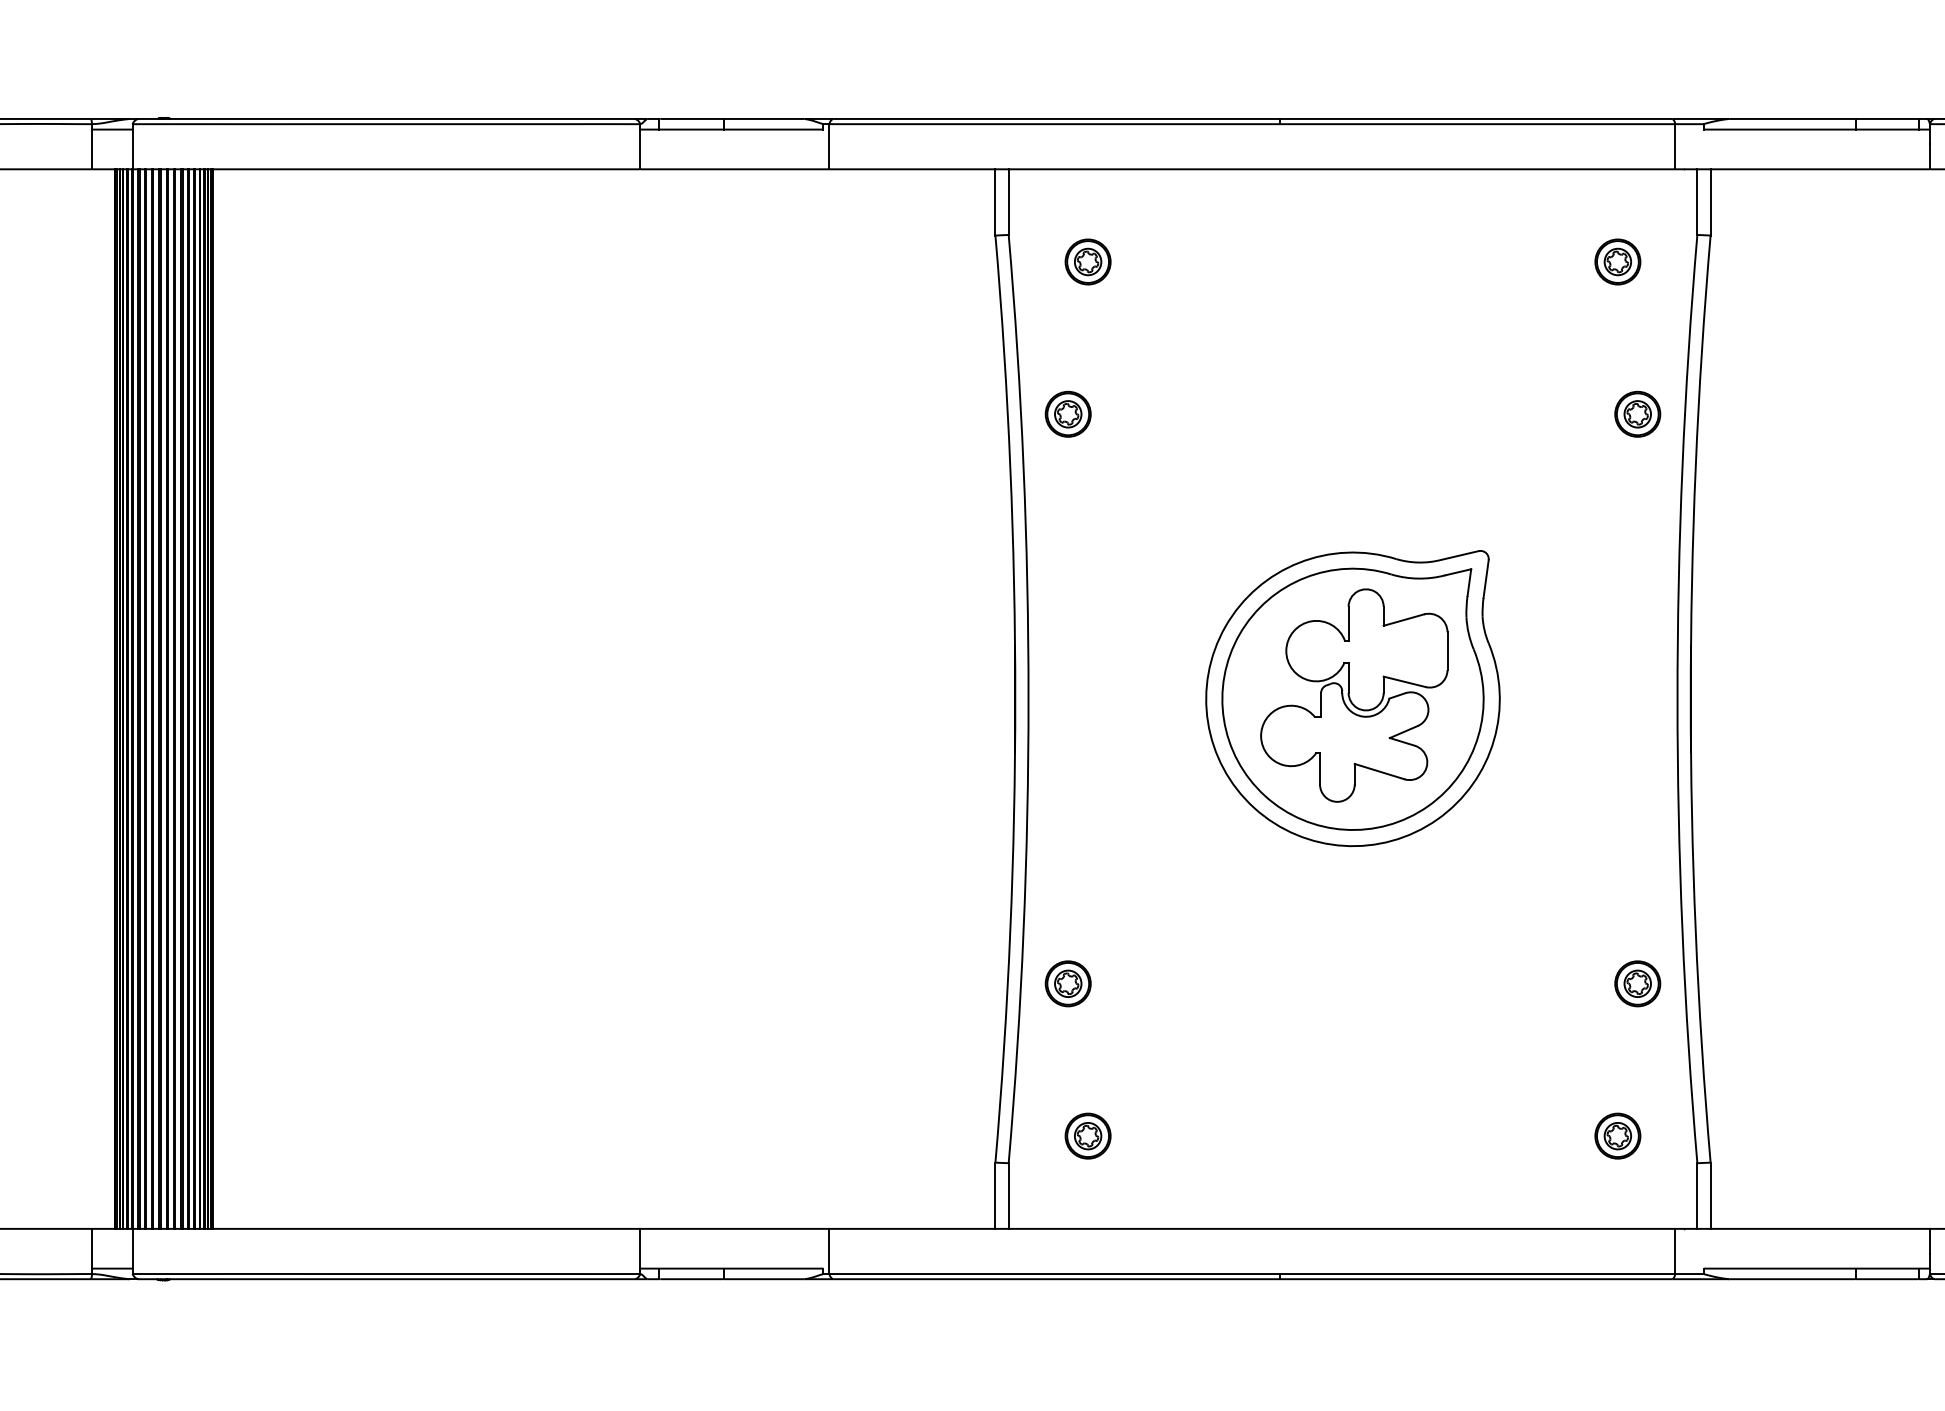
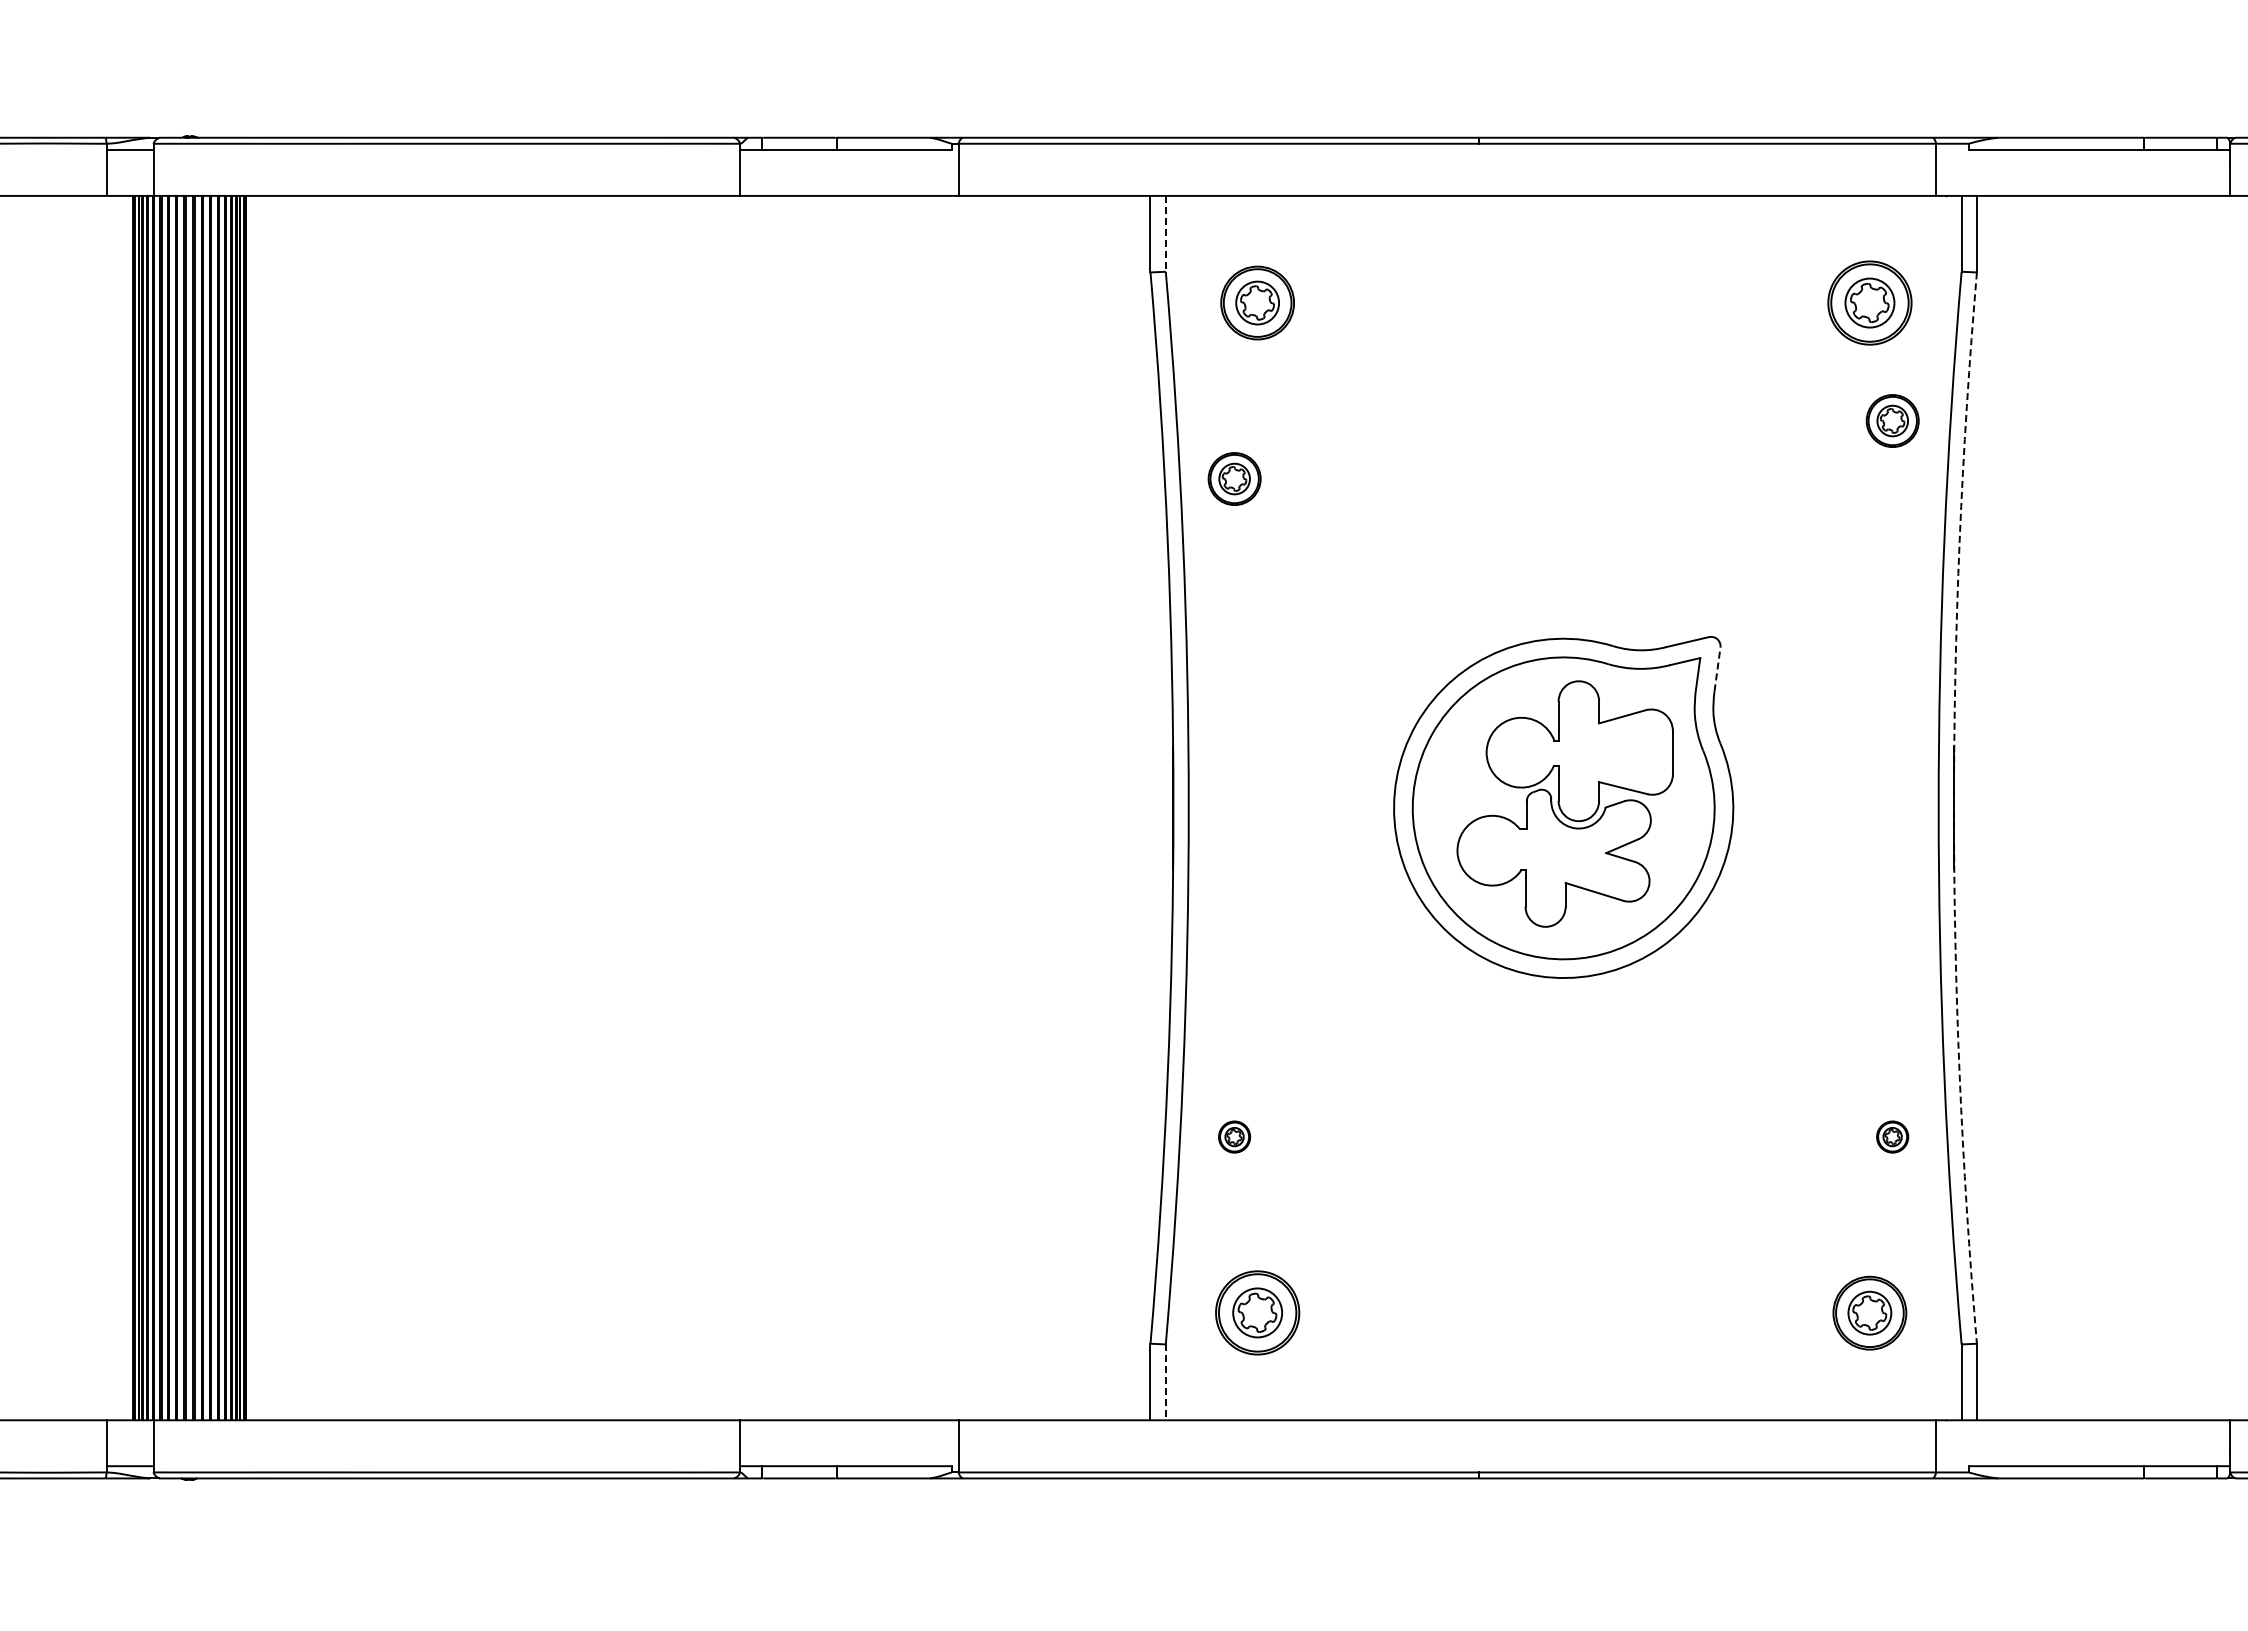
line: (1008, 201) -> (1165, 233), solid -> dashed
part: (1088, 261) -> (1257, 302), size x1.4
part: (1617, 261) -> (1869, 302), size x1.6
part: (1637, 413) -> (1892, 420), moved
line: (1486, 578) -> (1717, 668), solid -> dashed
arc: (1690, 699) -> (1953, 808), solid -> dashed
part: (1068, 983) -> (1234, 1136), size x0.6
part: (1637, 983) -> (1892, 1136), size x0.6
part: (1617, 1135) -> (1869, 1312), size x1.4
part: (1088, 1136) -> (1257, 1313), size x1.6
line: (1008, 1196) -> (1165, 1382), solid -> dashed

